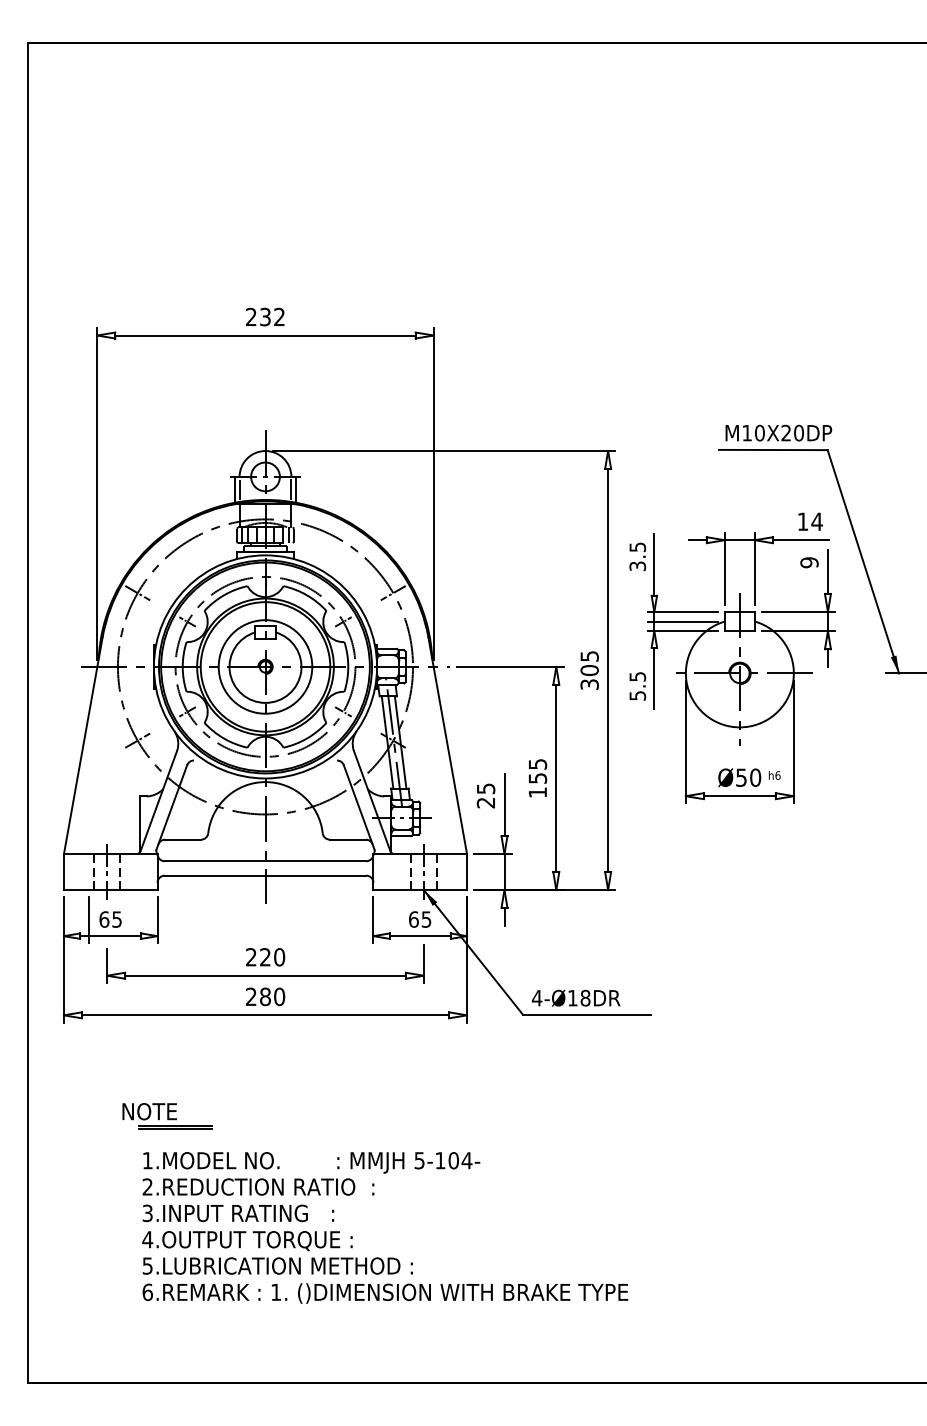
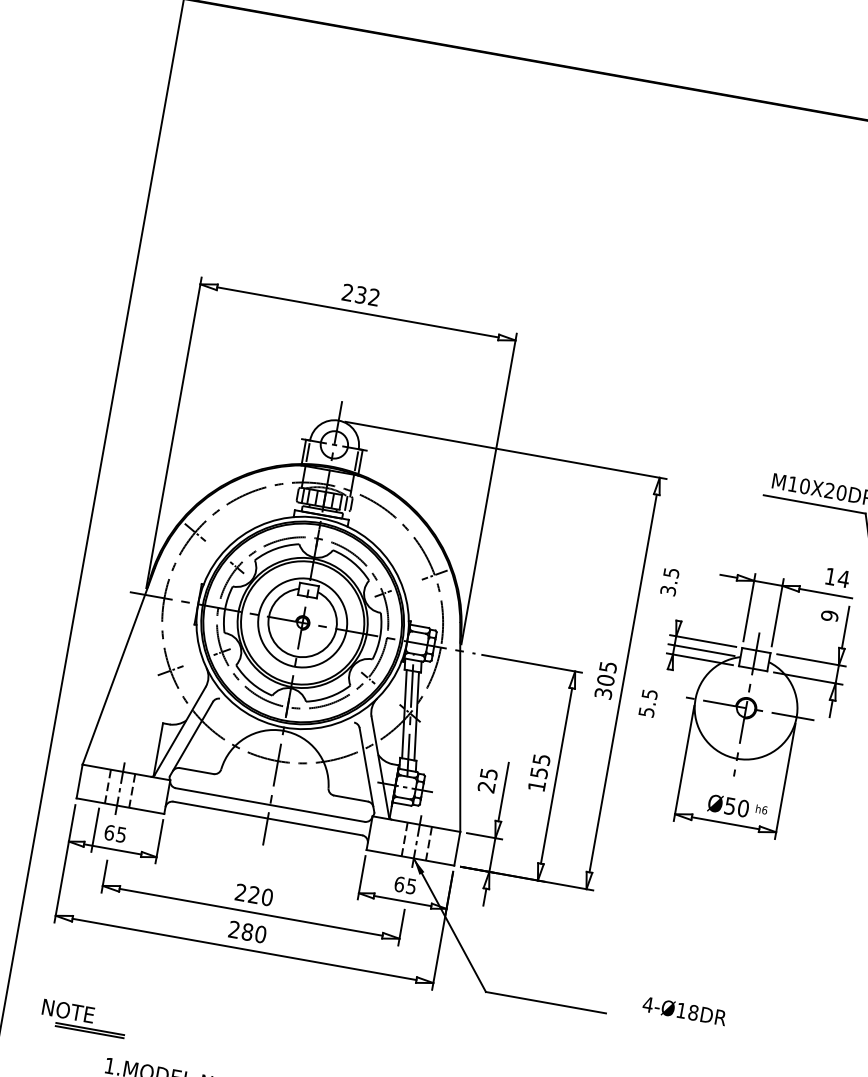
line: (654, 564) -> (684, 591), removed
line: (654, 678) -> (665, 698), removed
text: (575, 997) -> (684, 1010), moved
part: (167, 1116) -> (84, 1018), moved

